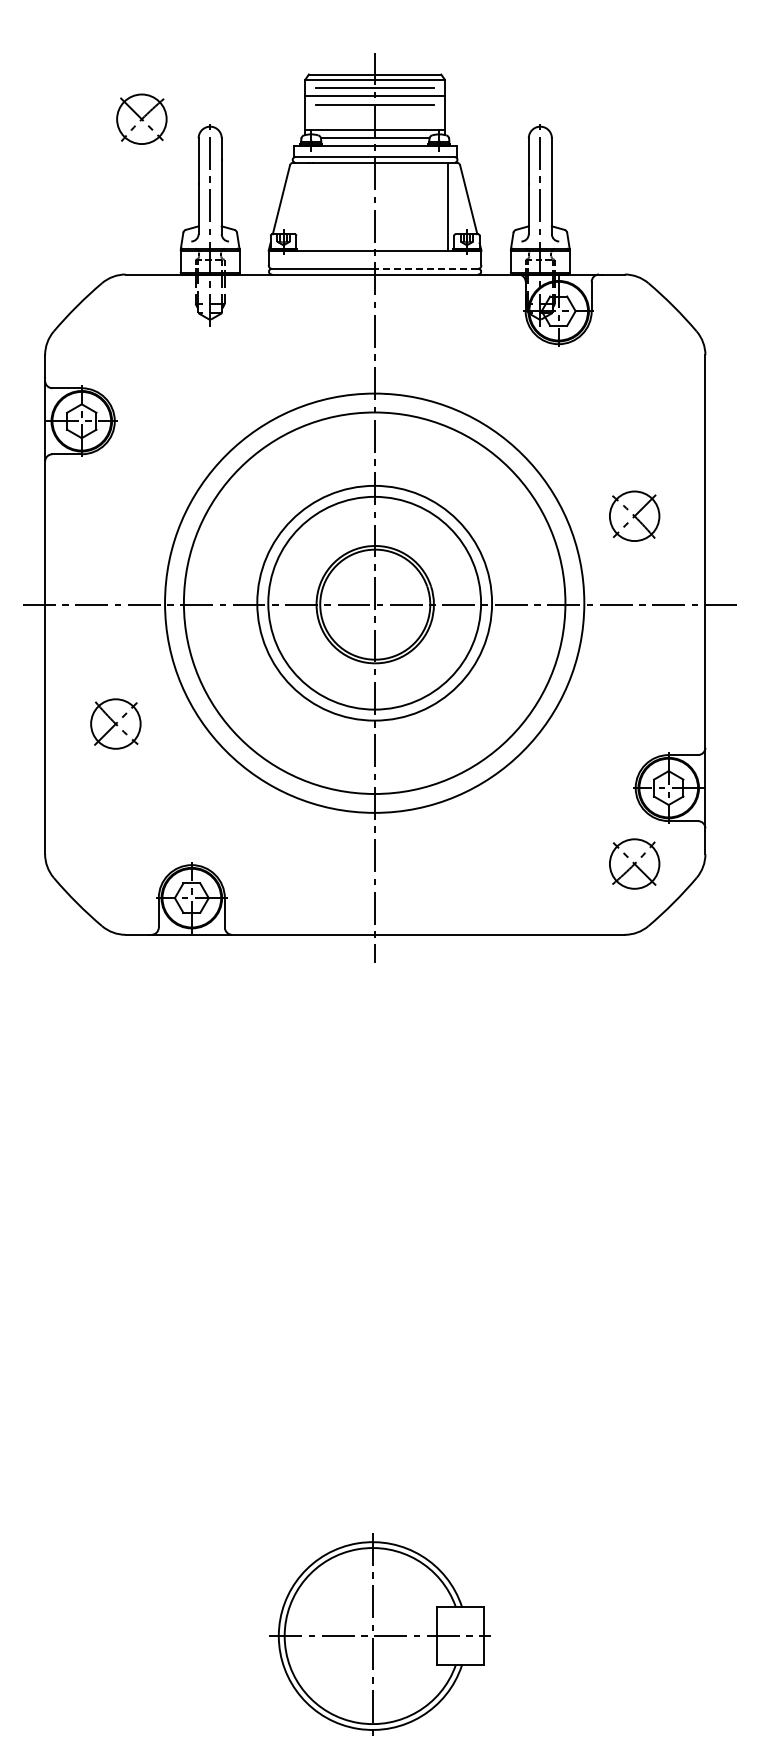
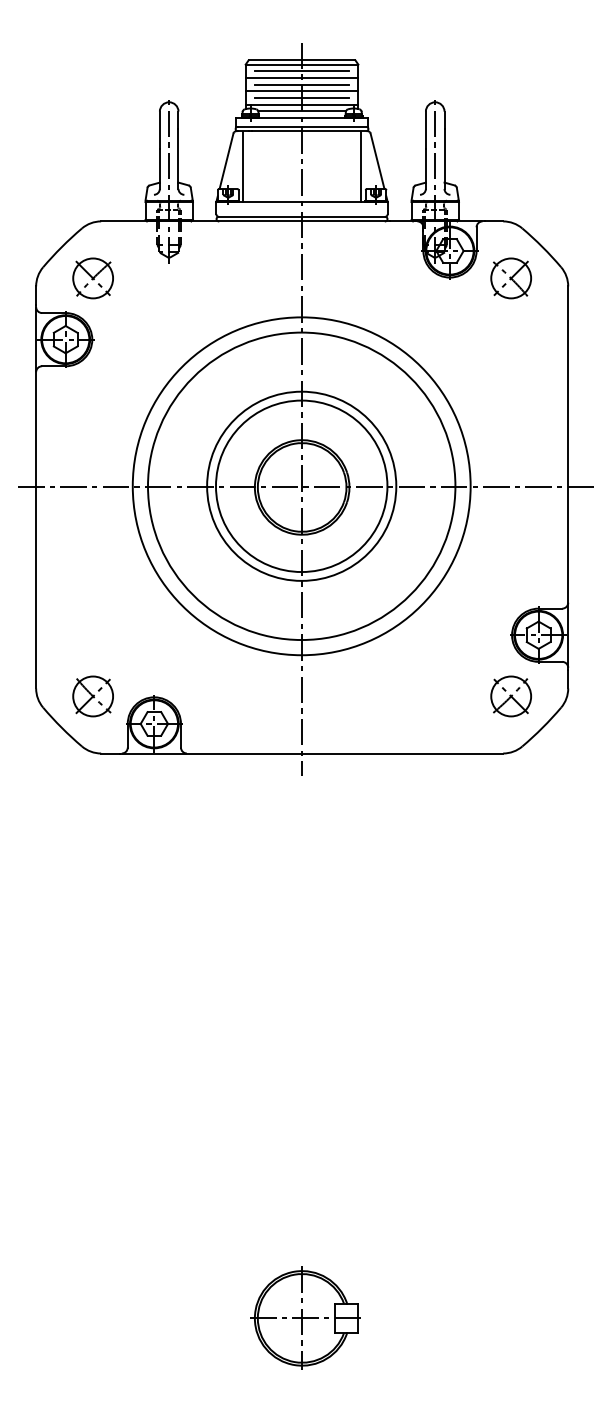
line: (374, 113) -> (301, 91), added
part: (141, 118) -> (92, 277), moved
line: (374, 121) -> (301, 98), added
line: (301, 206) -> (242, 166), added
line: (425, 269) -> (342, 217), dashed -> solid
part: (634, 515) -> (511, 277), moved
part: (115, 723) -> (92, 696), moved
part: (379, 1635) -> (305, 1318), size x0.62

